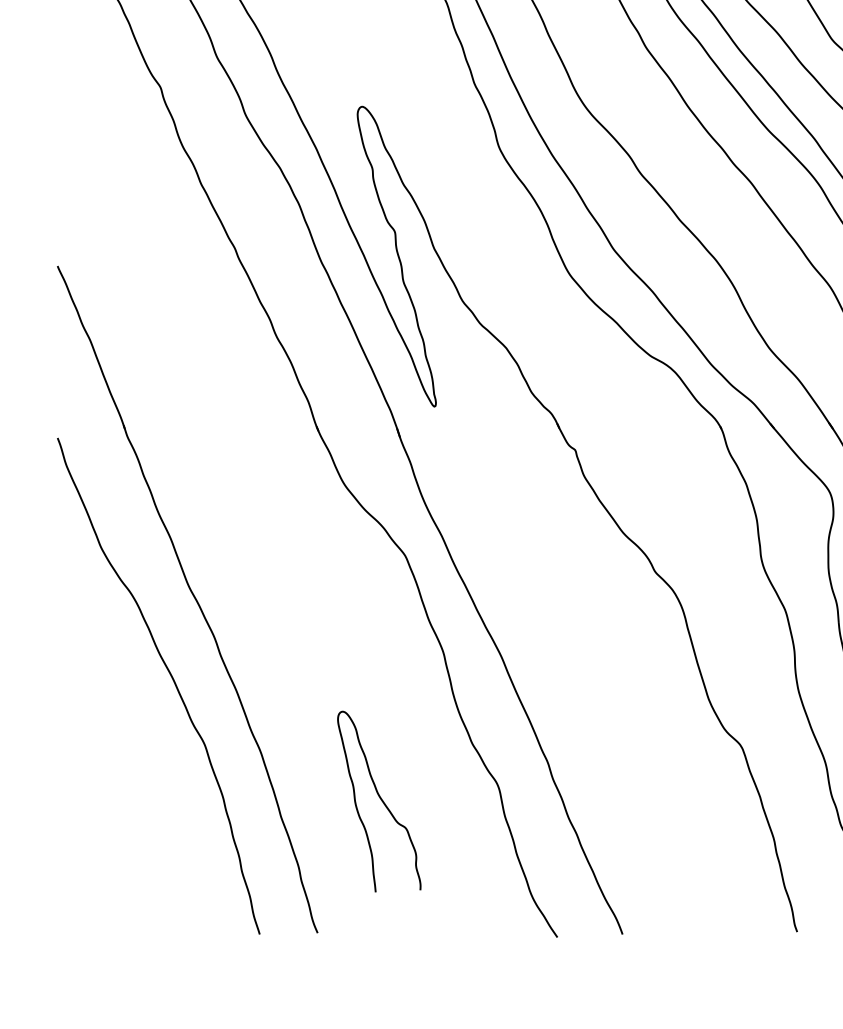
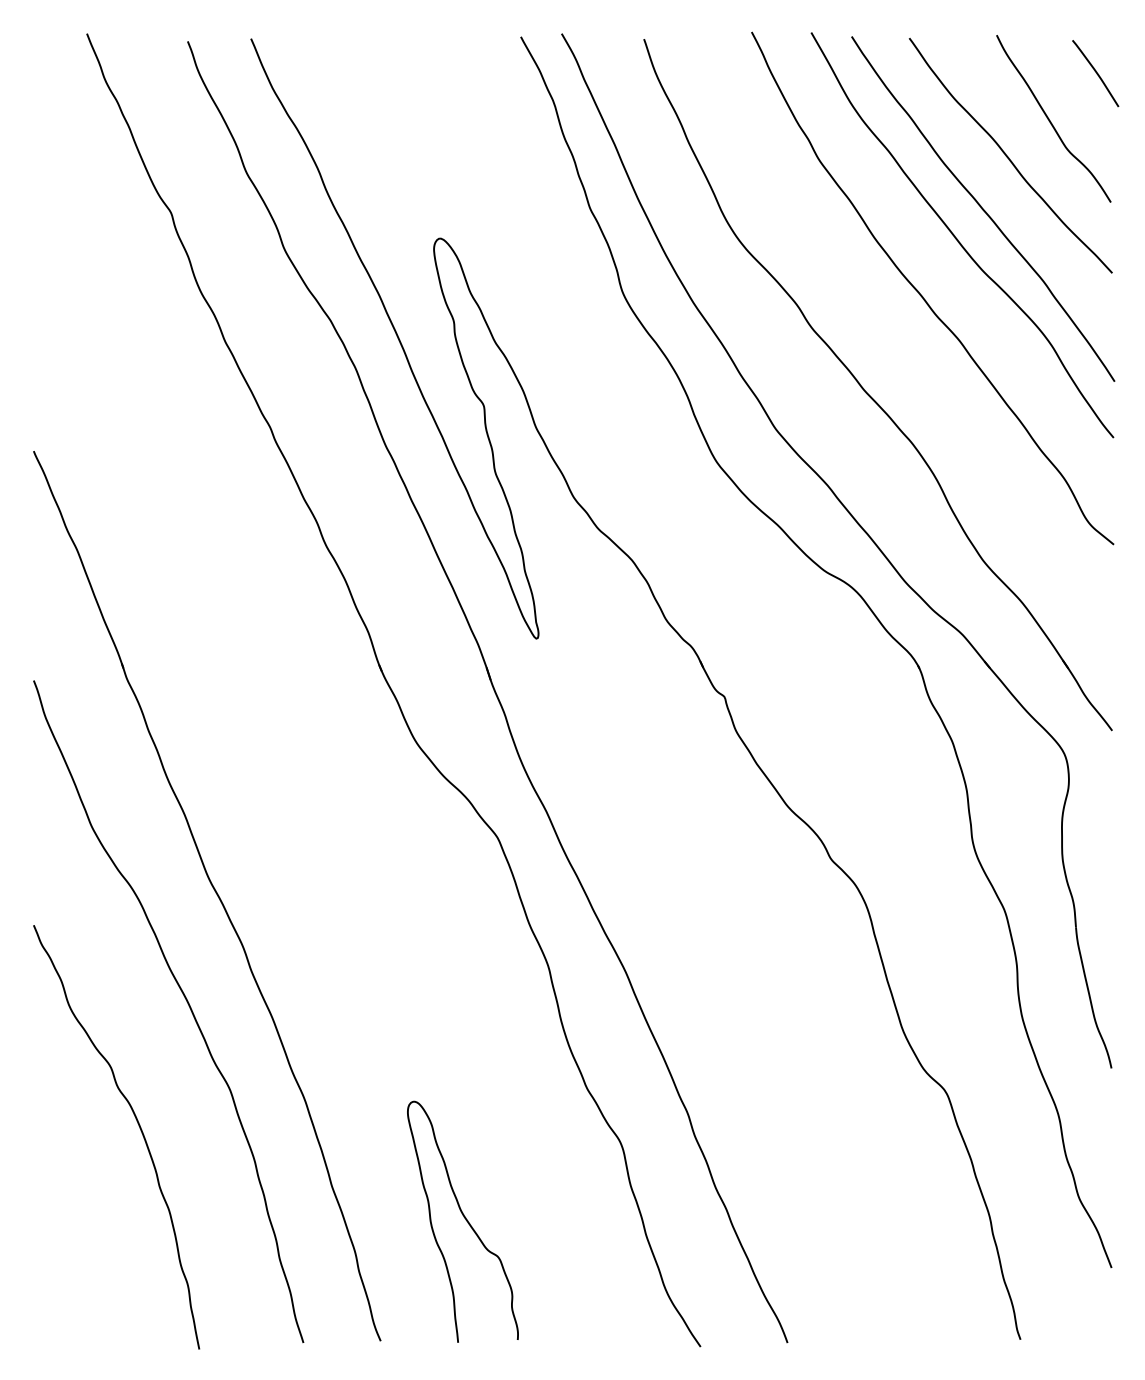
curve: (136, 772) -> (138, 1126), added
curve: (381, 800) -> (465, 1220), moved

